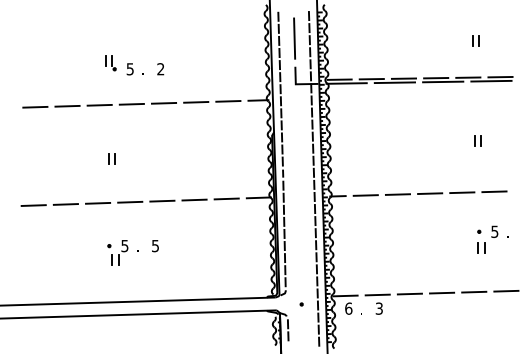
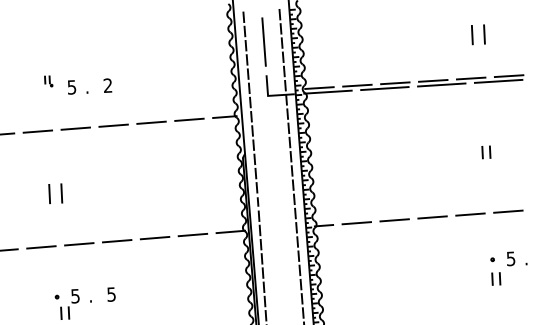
part: (475, 40) -> (477, 34), size x1.6
part: (110, 63) -> (48, 81), size x0.6
part: (111, 158) -> (54, 193), size x1.6

